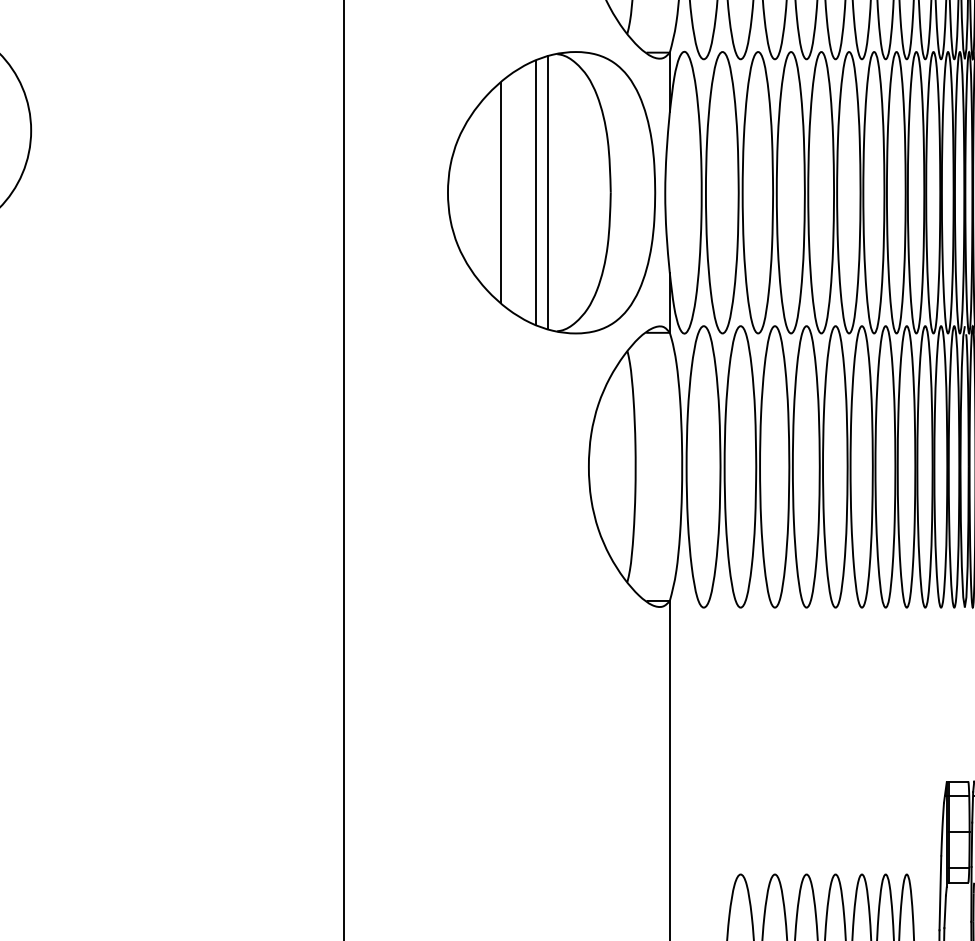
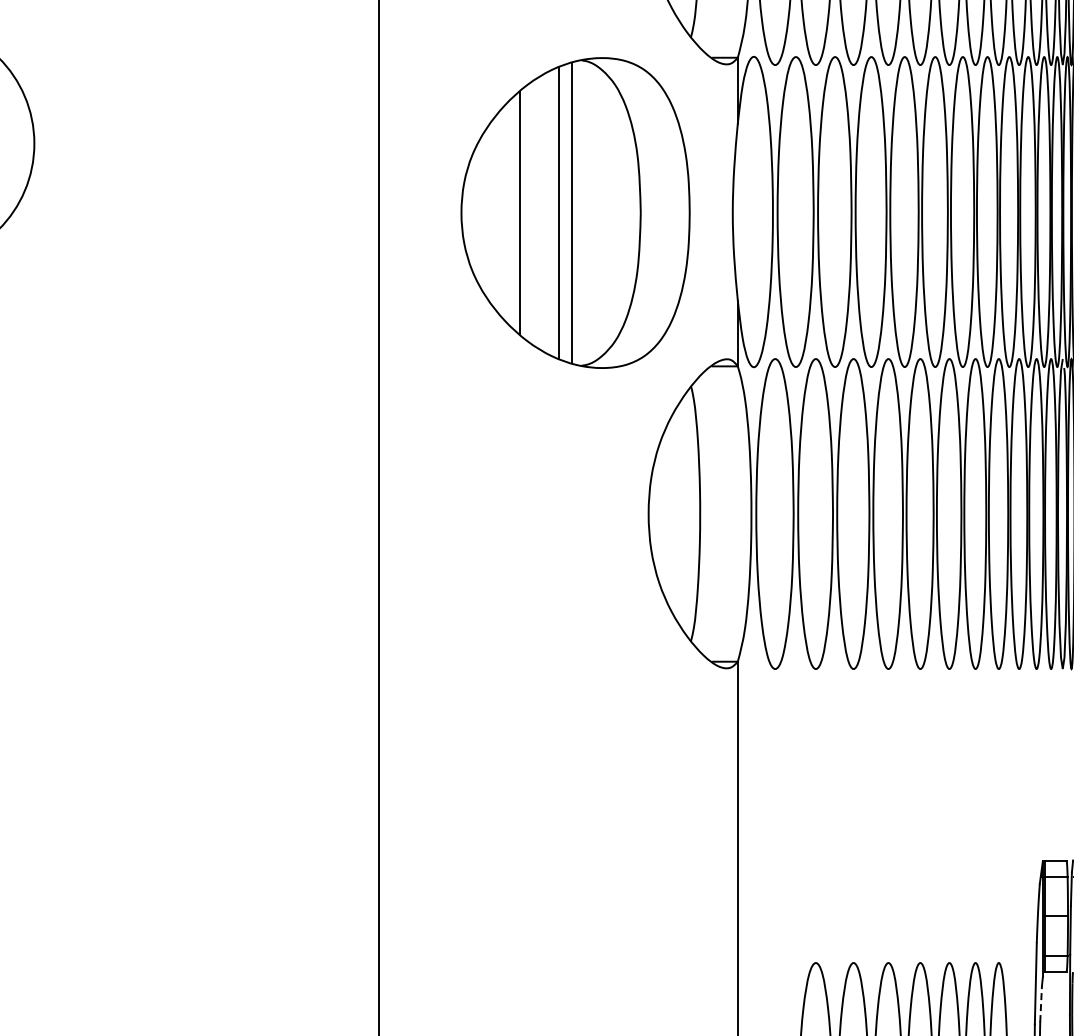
part: (551, 192) -> (575, 212), moved
line: (945, 911) -> (1041, 1003), solid -> dashed

